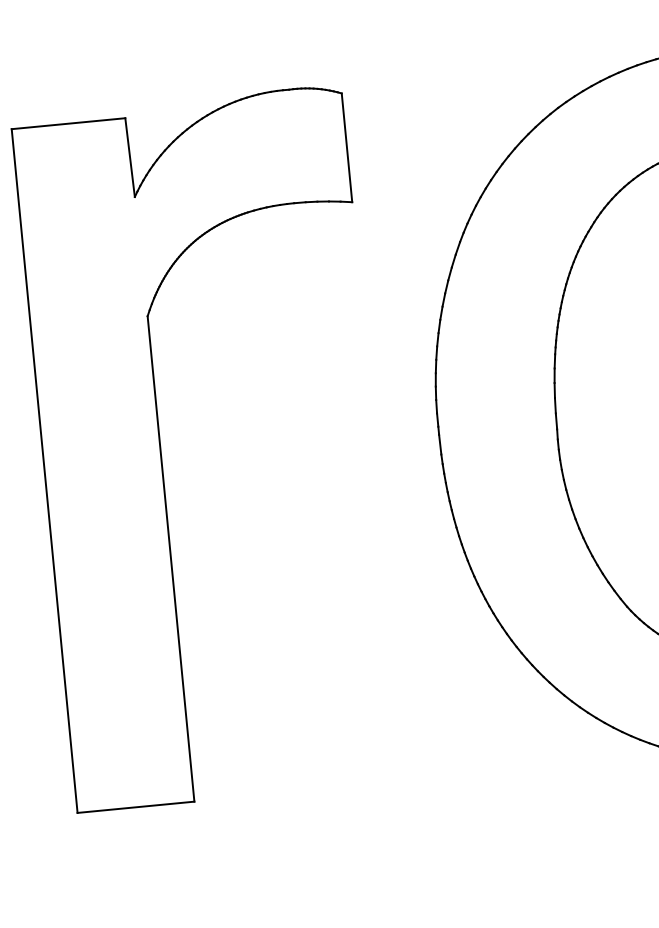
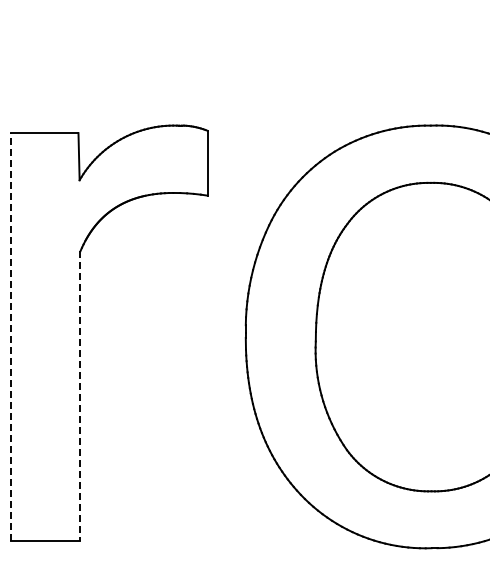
line: (44, 470) -> (10, 336), solid -> dashed
line: (171, 559) -> (80, 396), solid -> dashed

